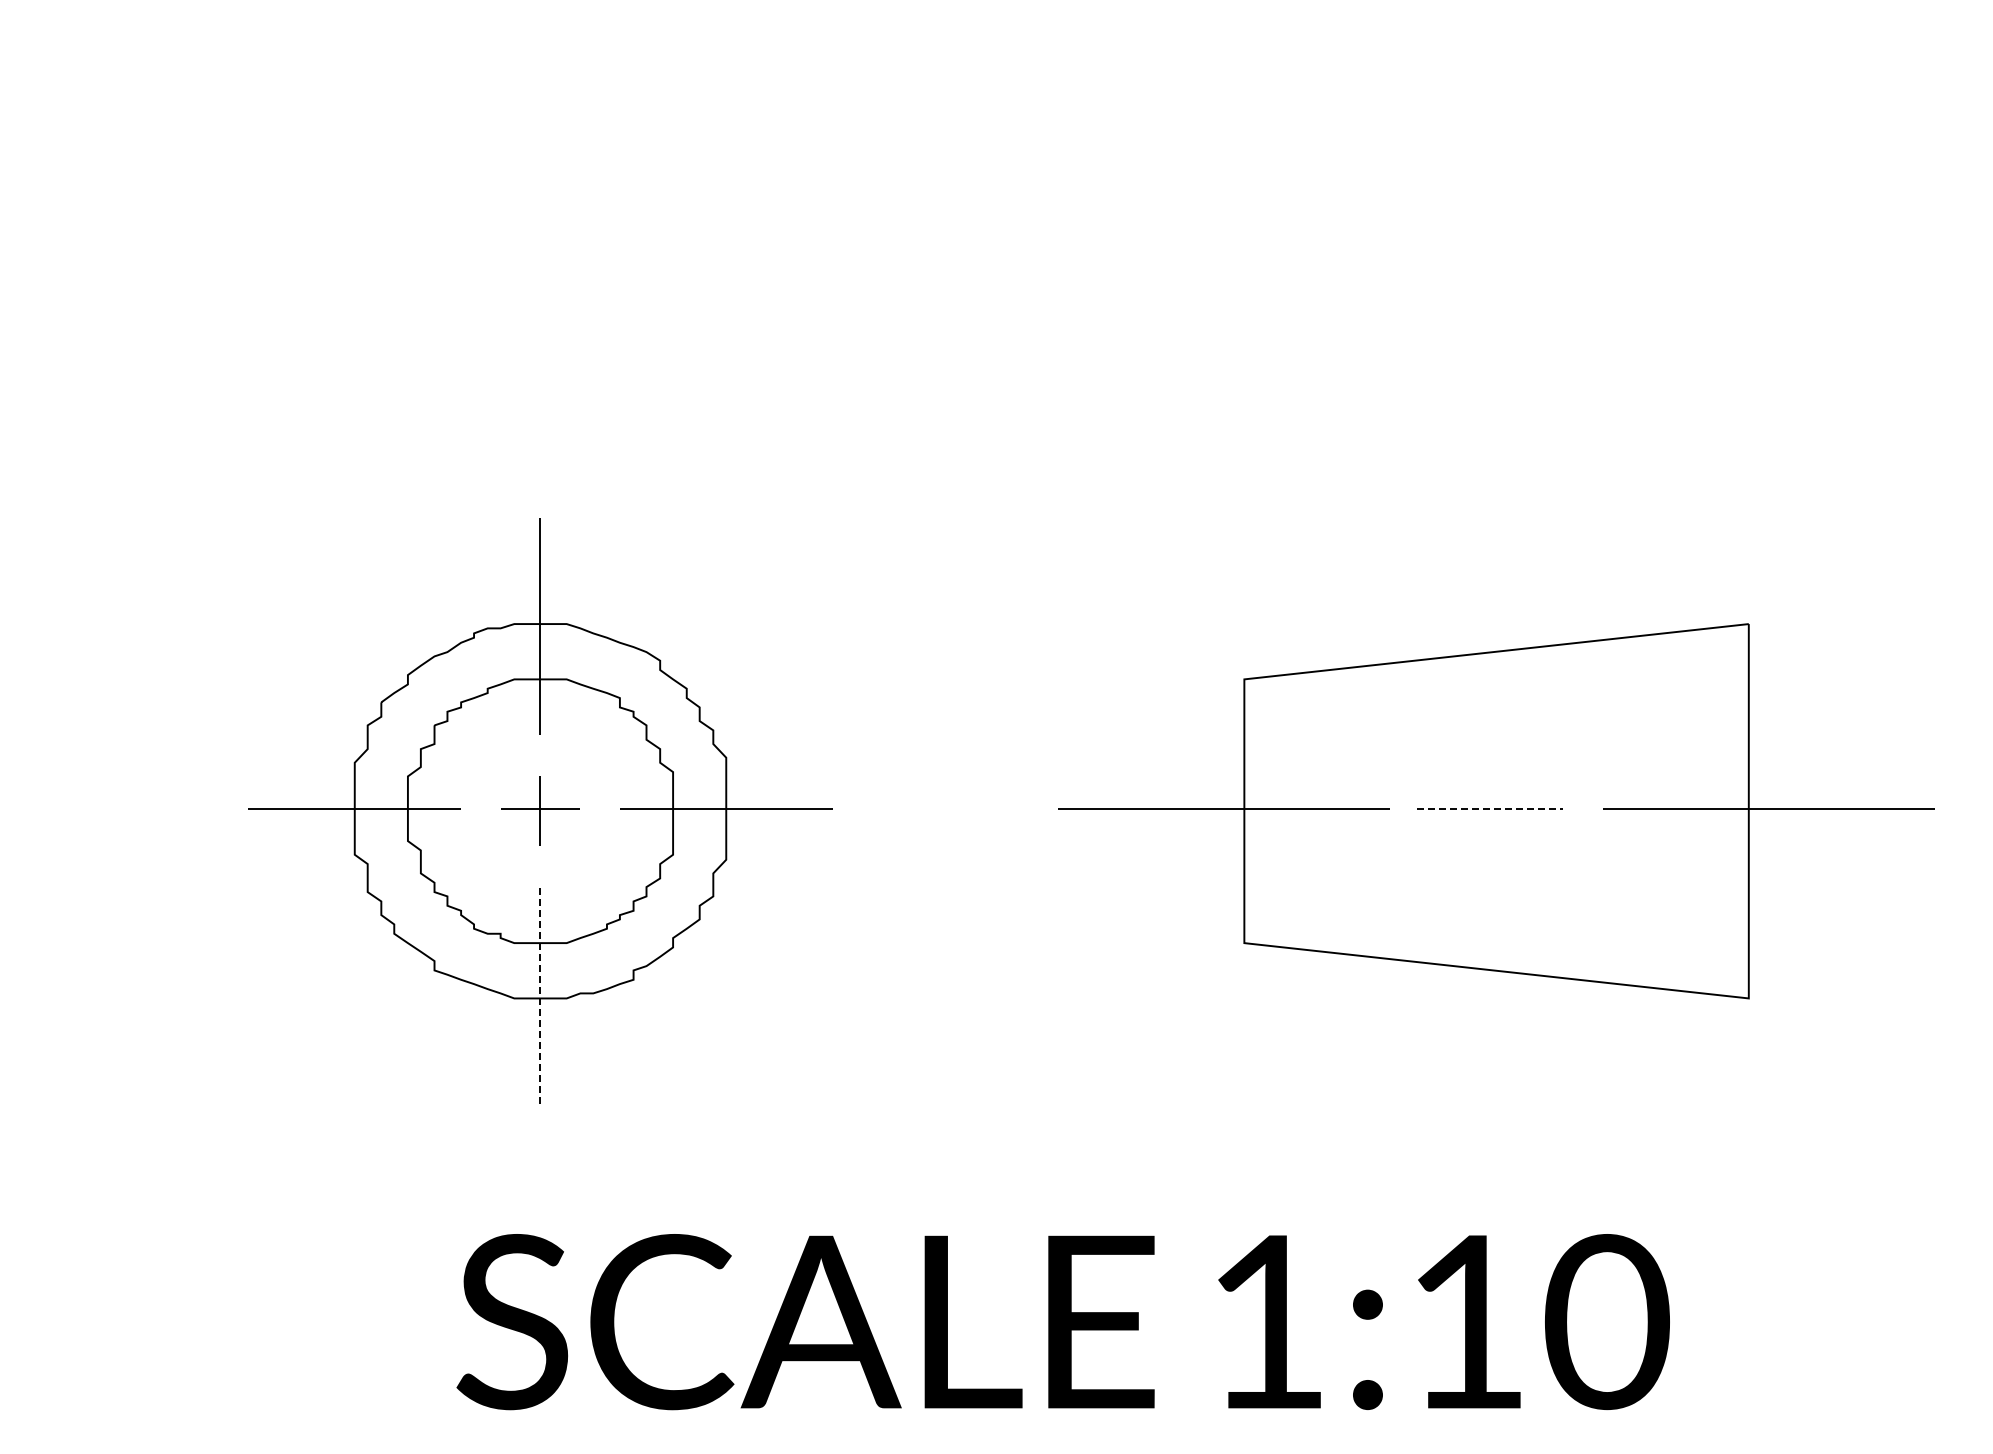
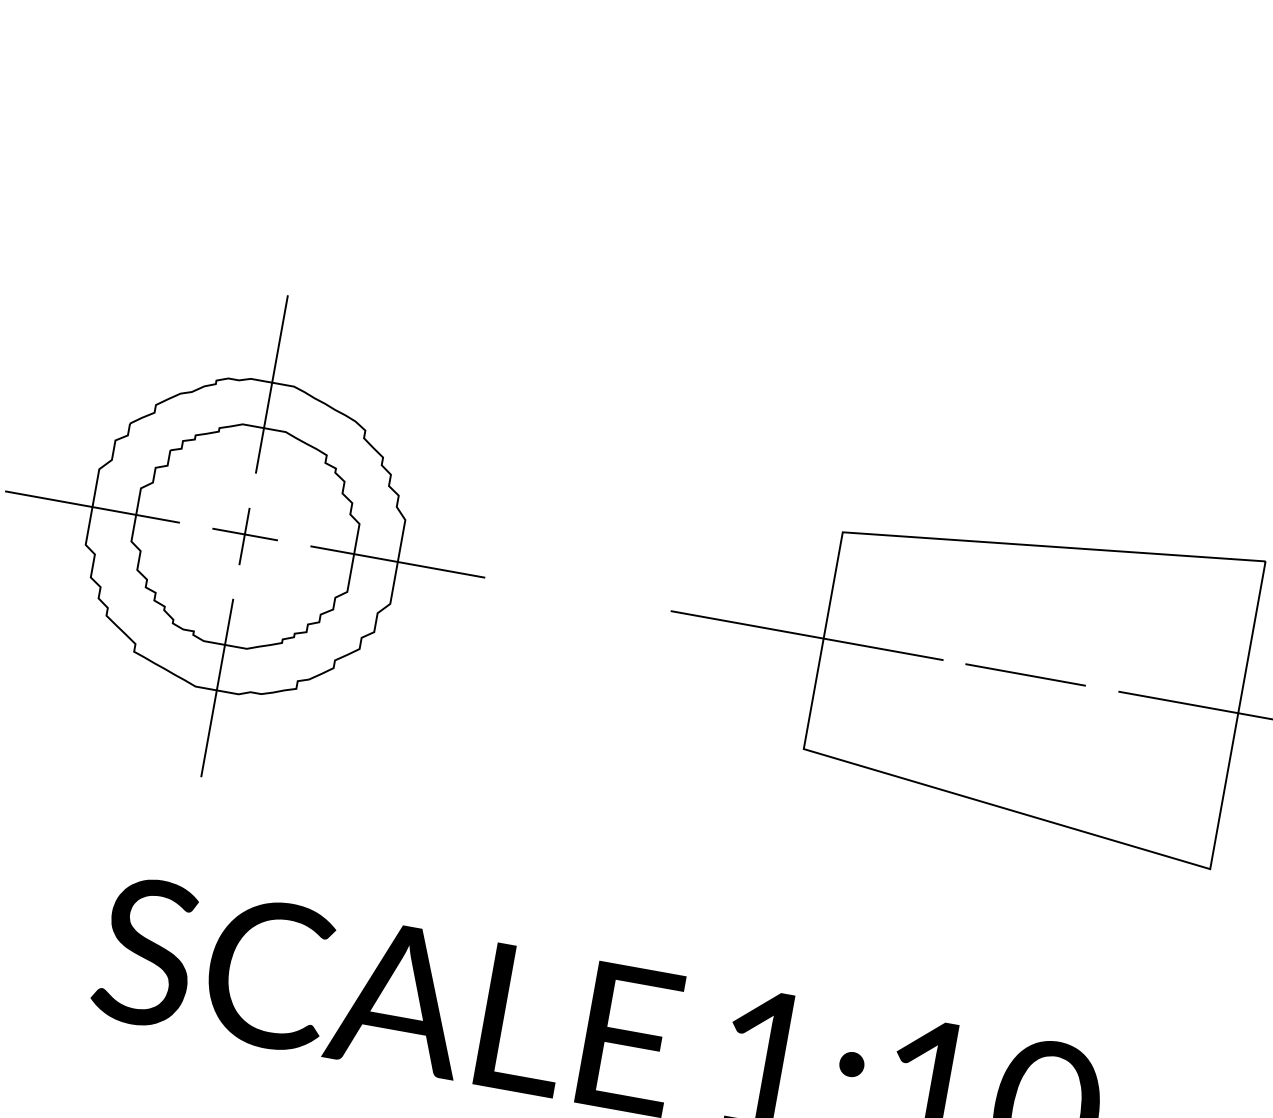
line: (1490, 808) -> (1026, 674), dashed -> solid
line: (540, 995) -> (217, 688), dashed -> solid

